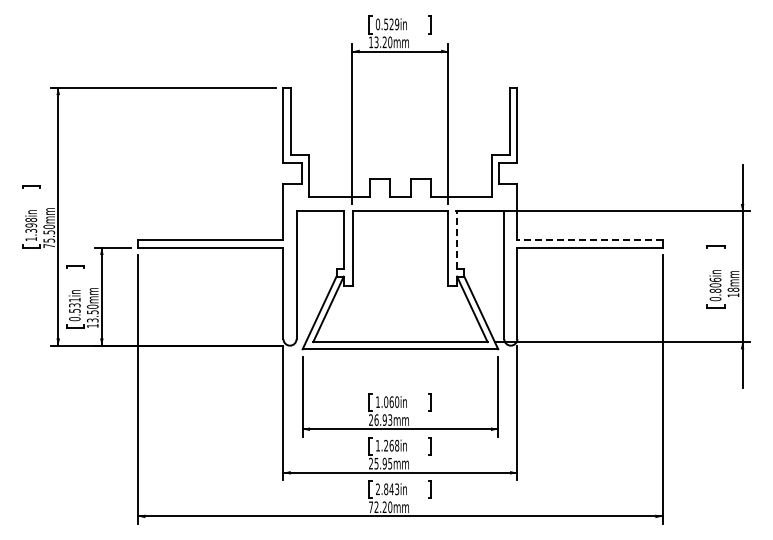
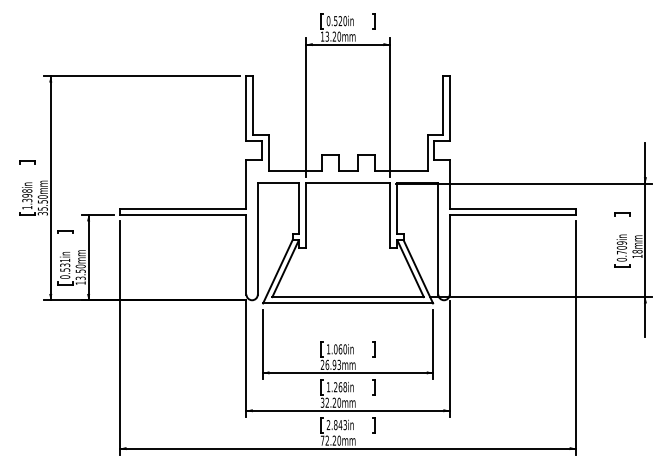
text: (396, 24) -> (344, 21), 0.529in -> 0.520in
line: (457, 239) -> (397, 207), dashed -> solid
line: (590, 240) -> (513, 208), dashed -> solid
text: (49, 246) -> (43, 214), 75.50mm -> 35.50mm
text: (715, 284) -> (621, 247), 0.806in -> 0.709in
text: (380, 463) -> (330, 402), 25.95mm -> 32.20mm

